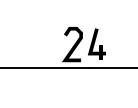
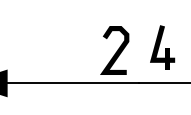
part: (96, 43) -> (161, 46), moved

